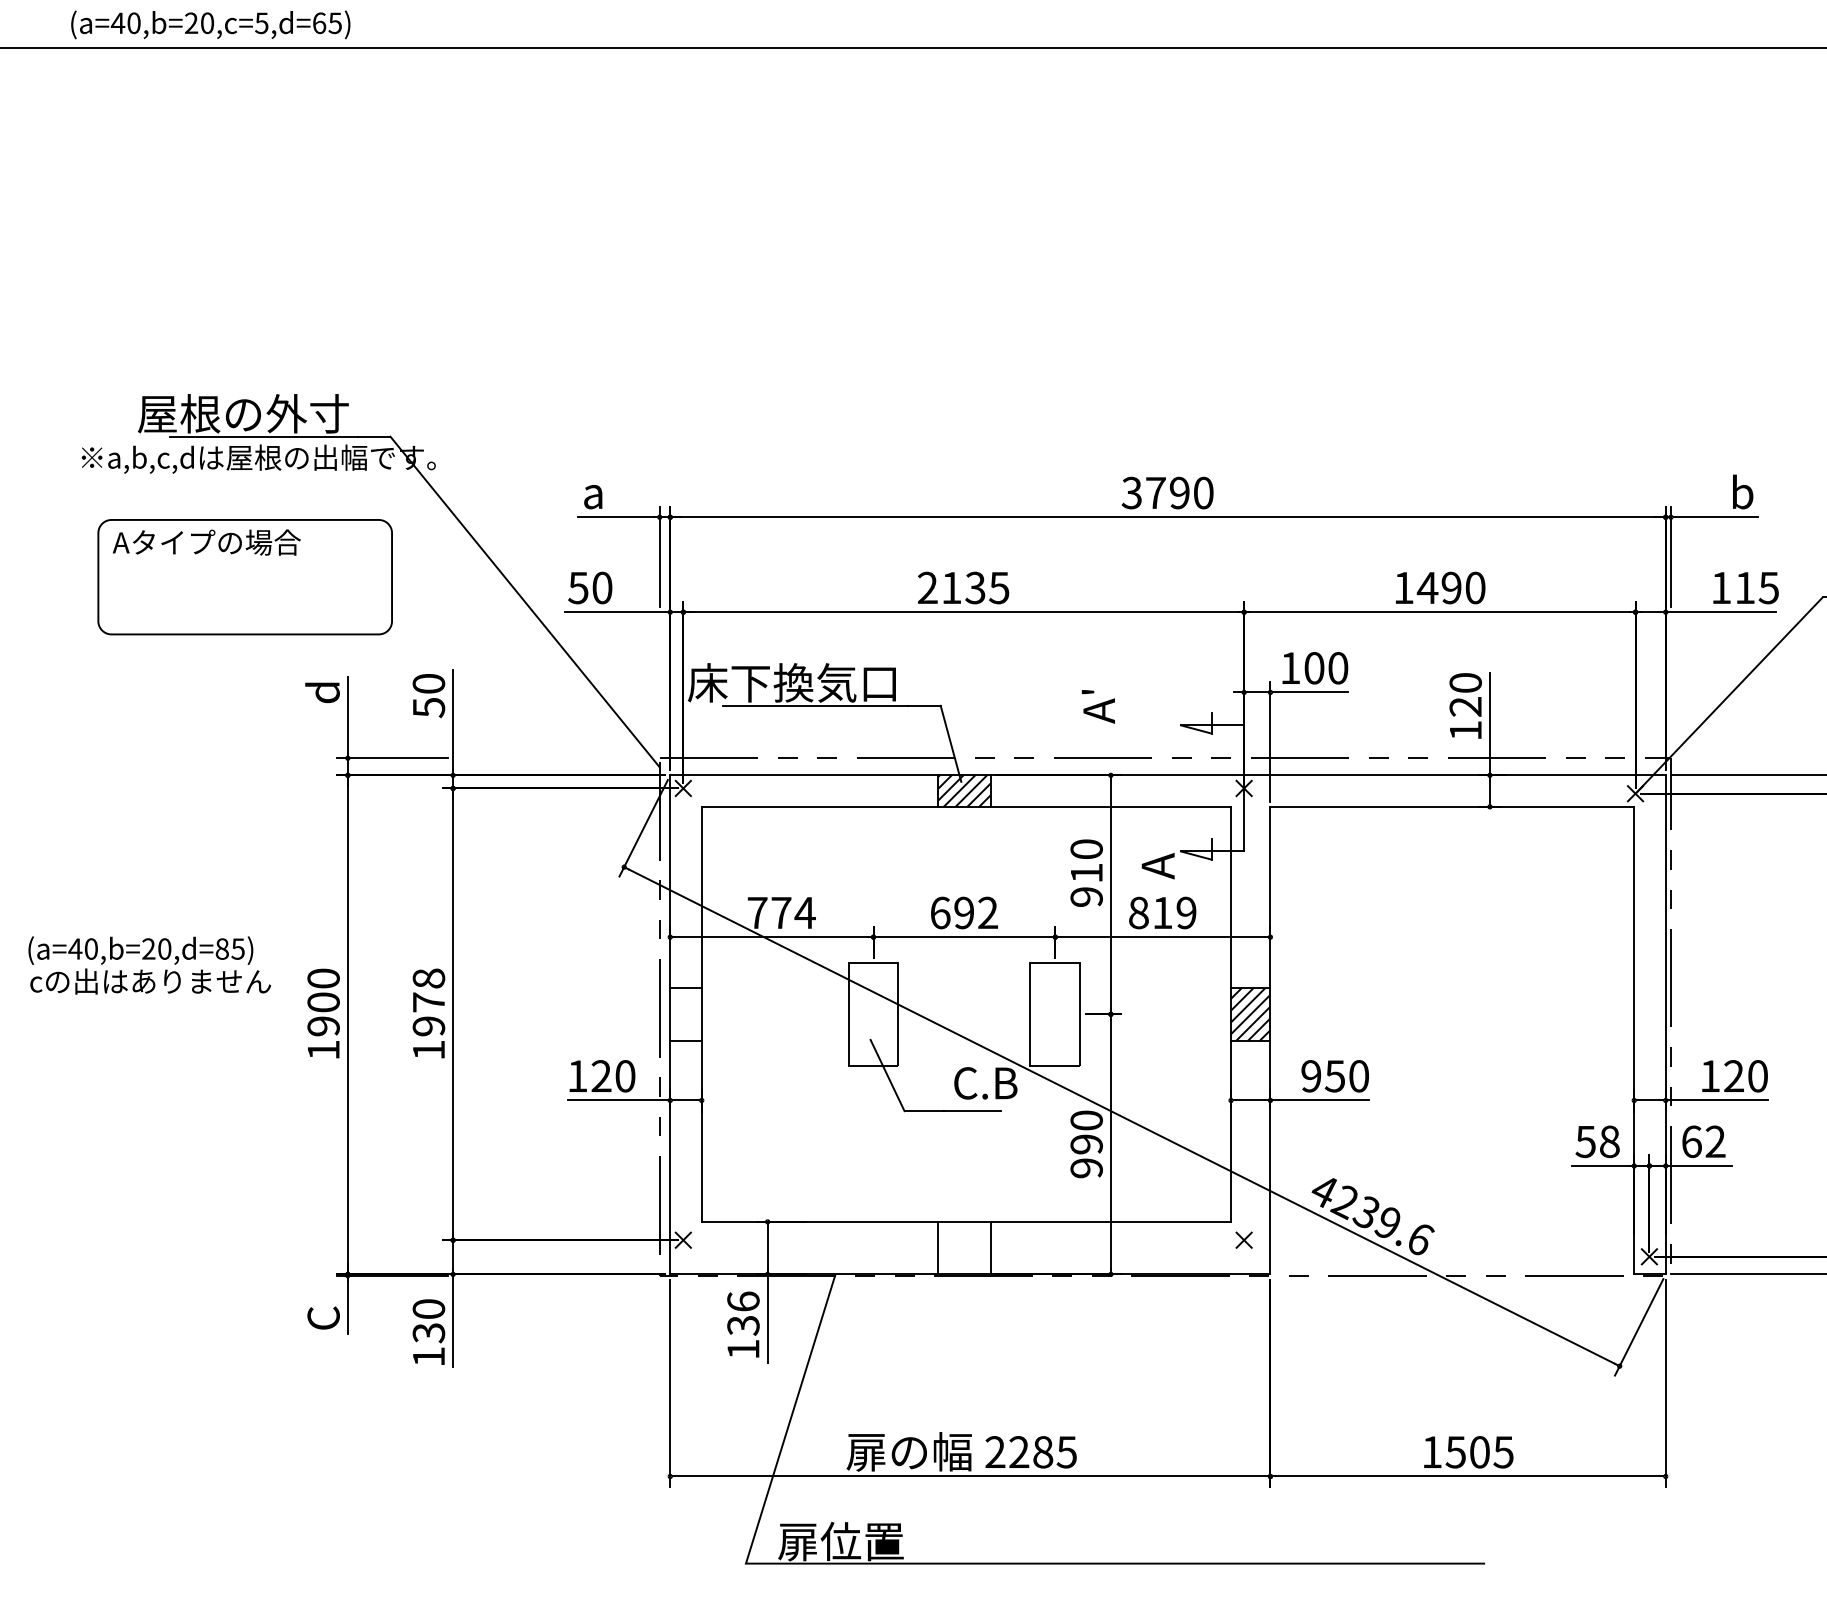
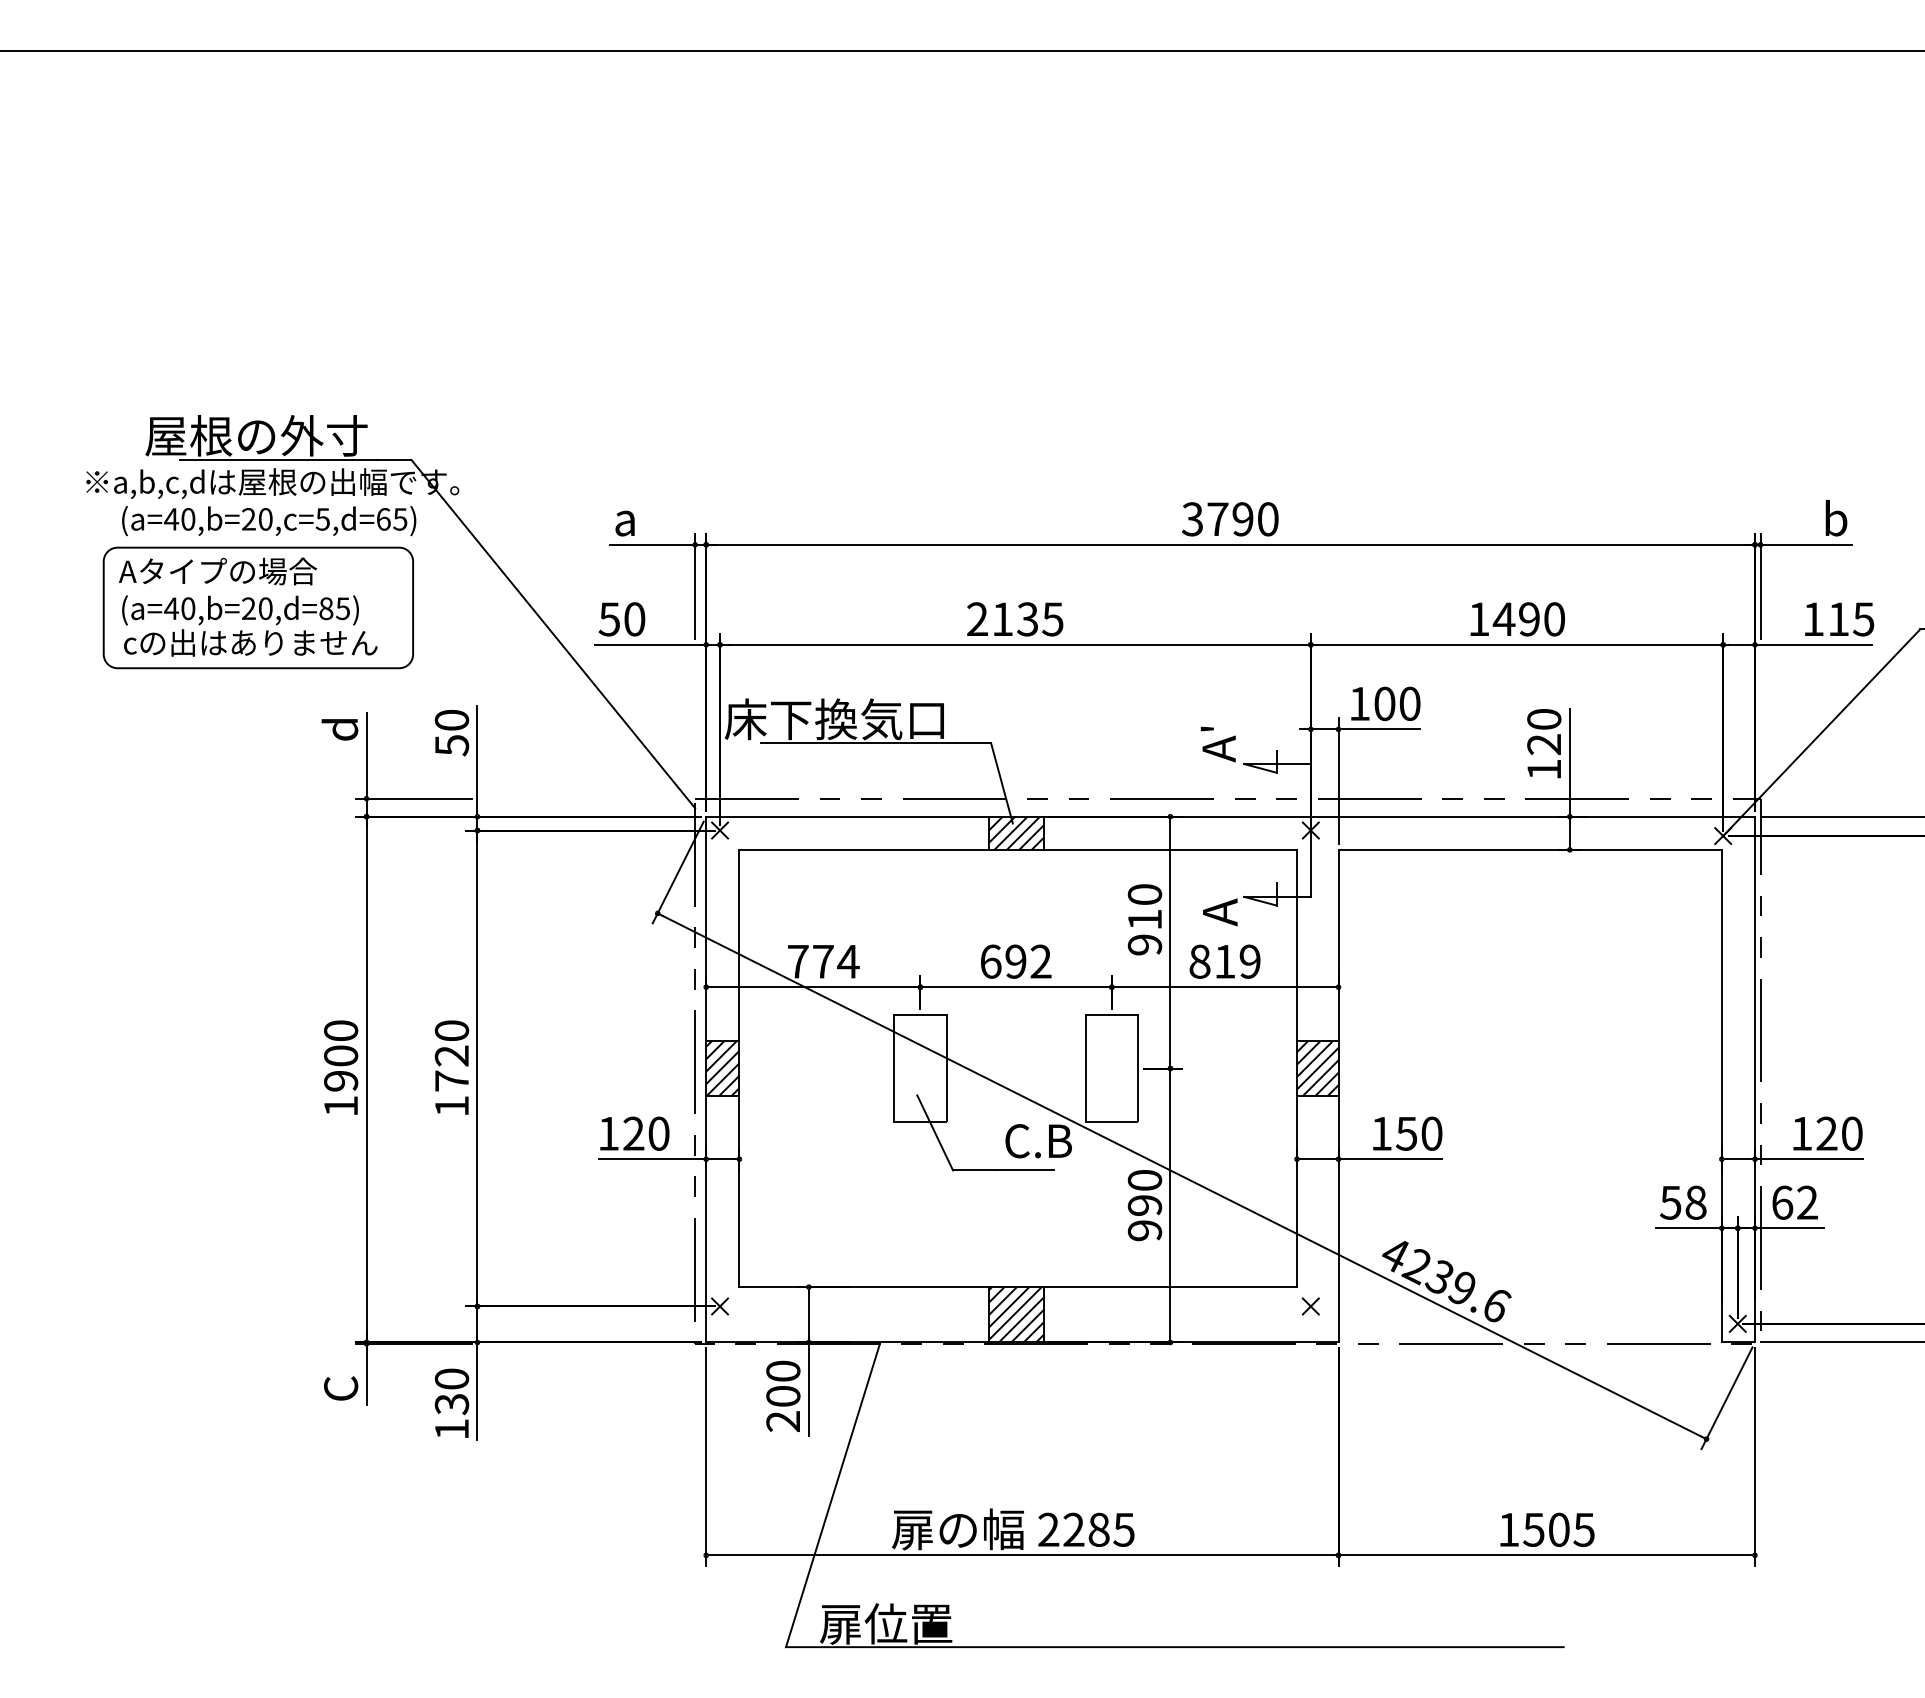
text: (211, 25) -> (269, 521), moved
text: (1098, 706) -> (1218, 744), moved
text: (149, 964) -> (249, 625), moved
text: (428, 1002) -> (451, 1055), 1978 -> 1720
hatch: (685, 1014) -> (722, 1068), added
text: (1311, 1076) -> (1381, 1133), 950 -> 150
hatch: (964, 1247) -> (1016, 1314), added
text: (743, 1324) -> (783, 1395), 136 -> 200

